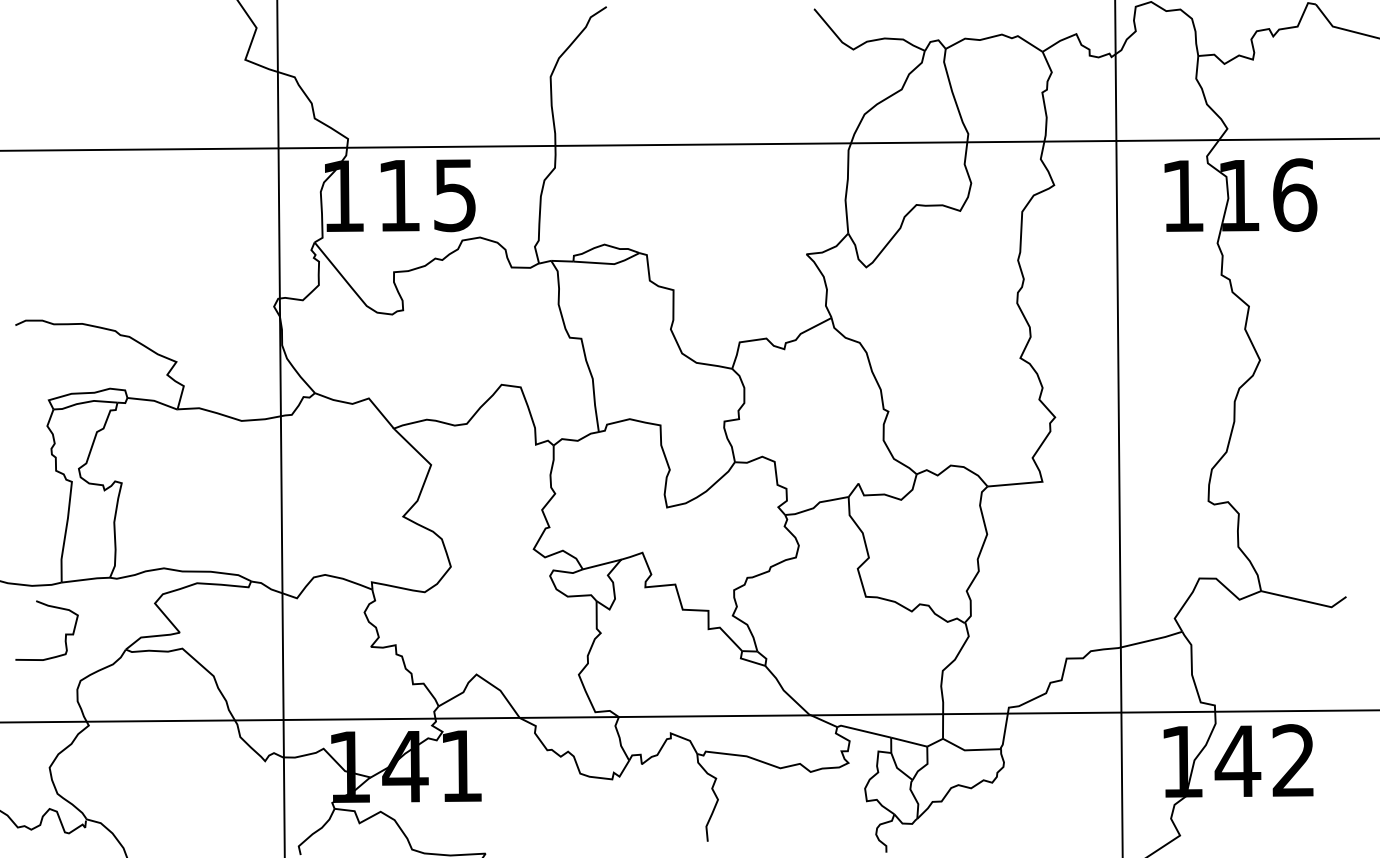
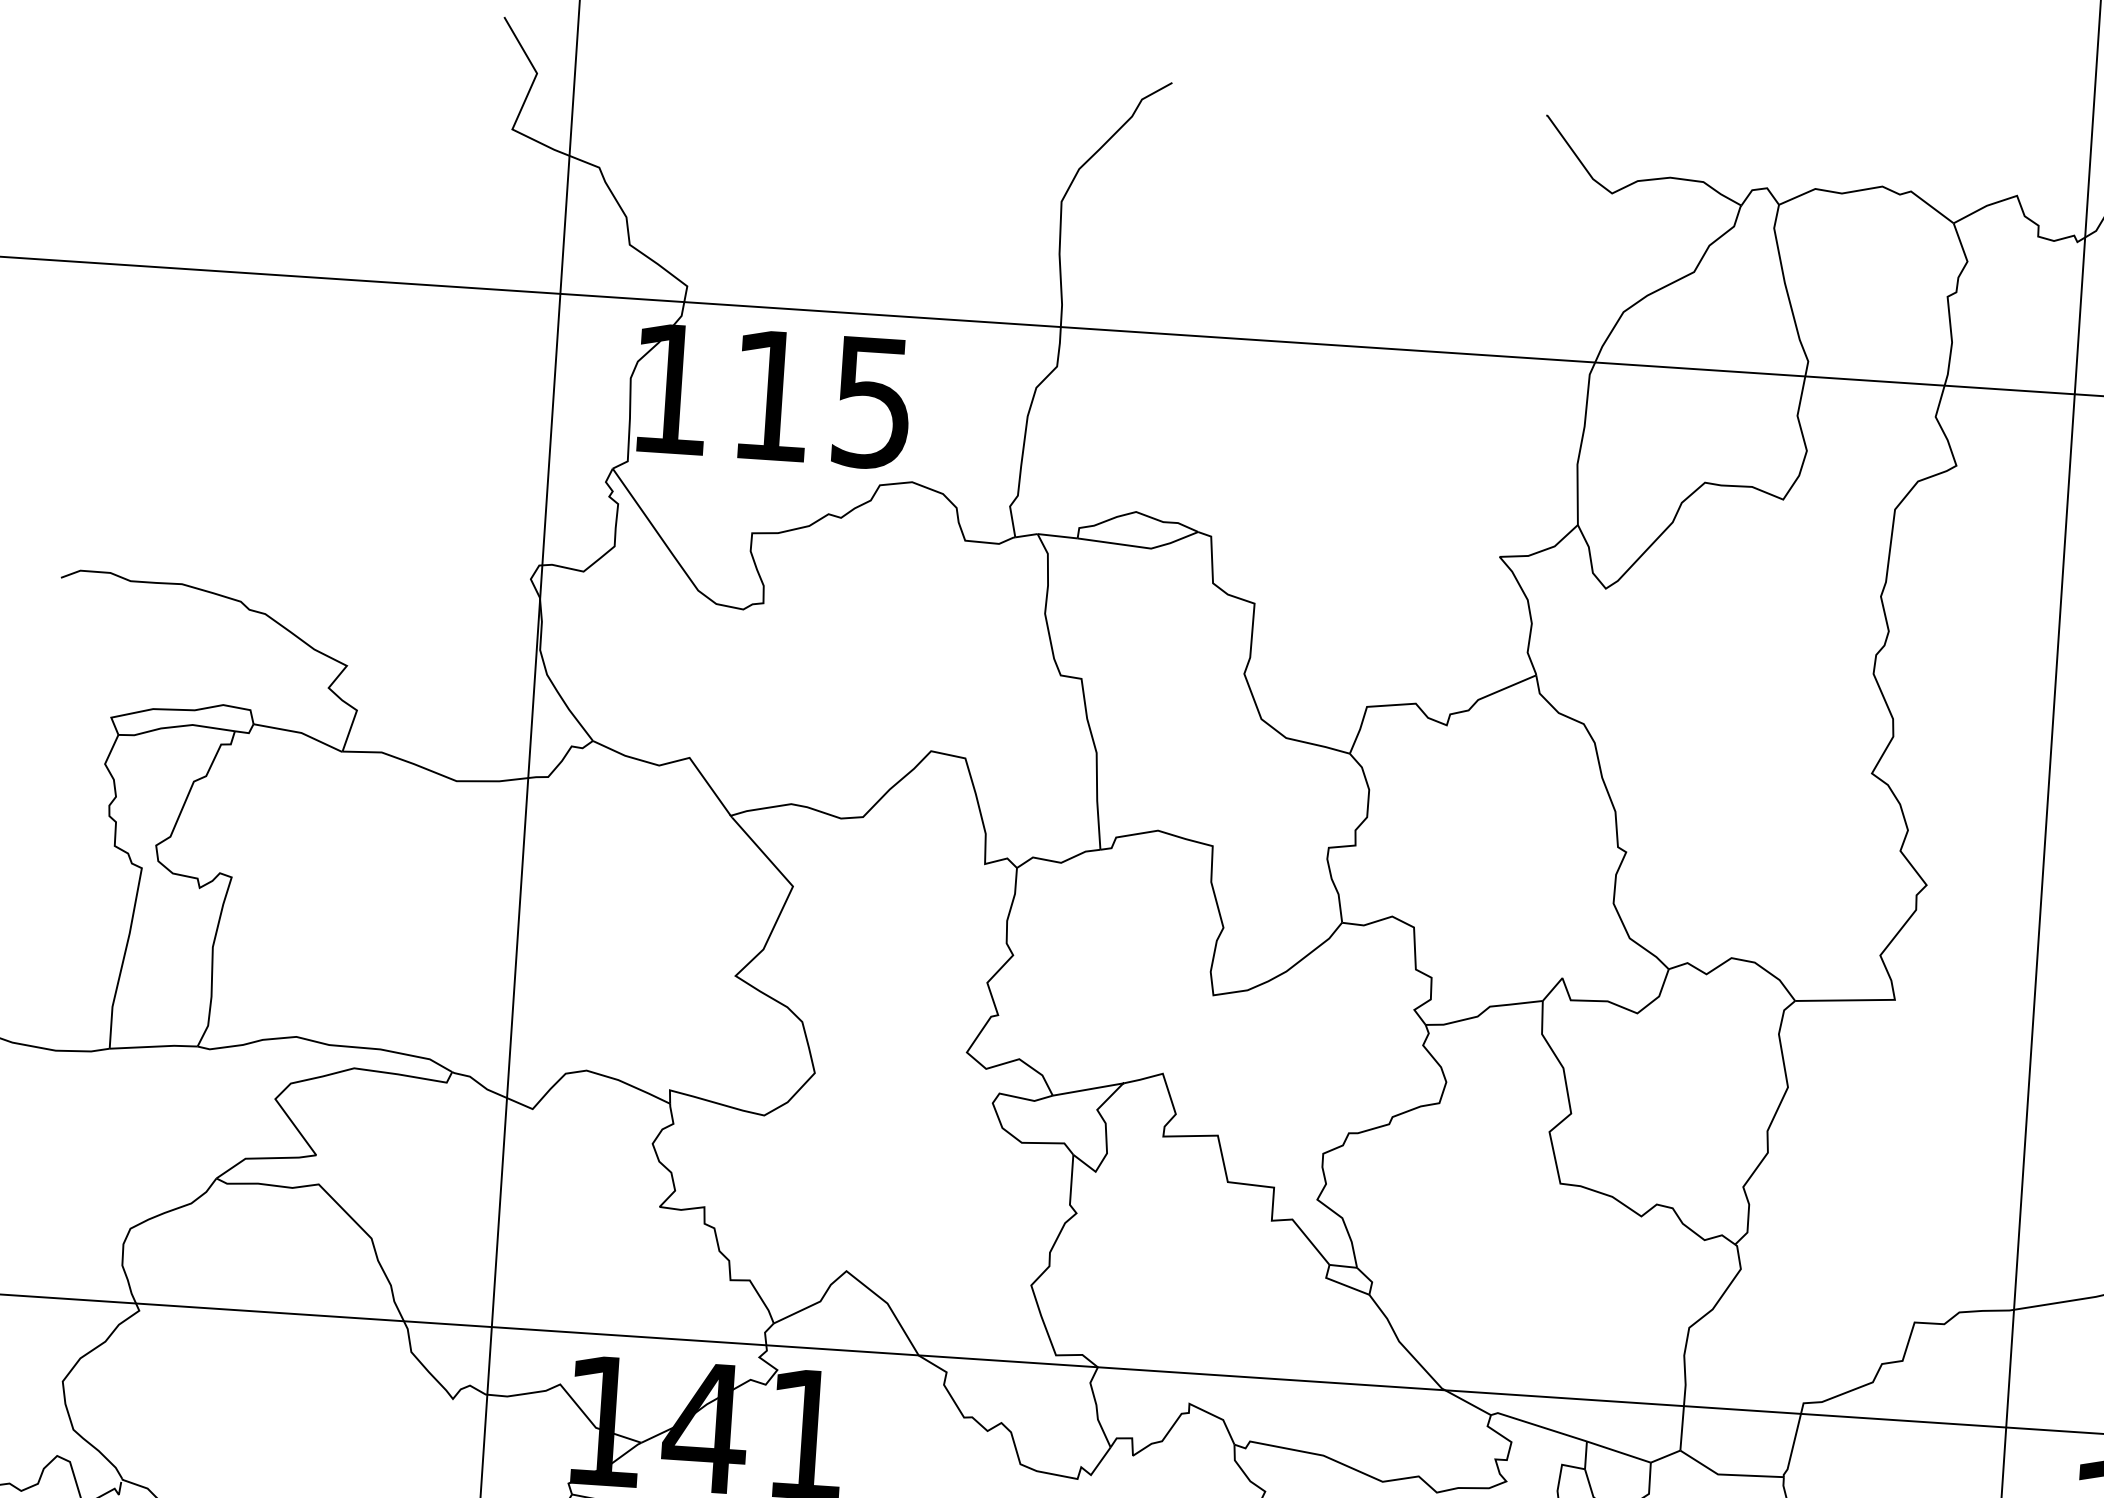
curve: (65, 633) -> (109, 1141), removed

